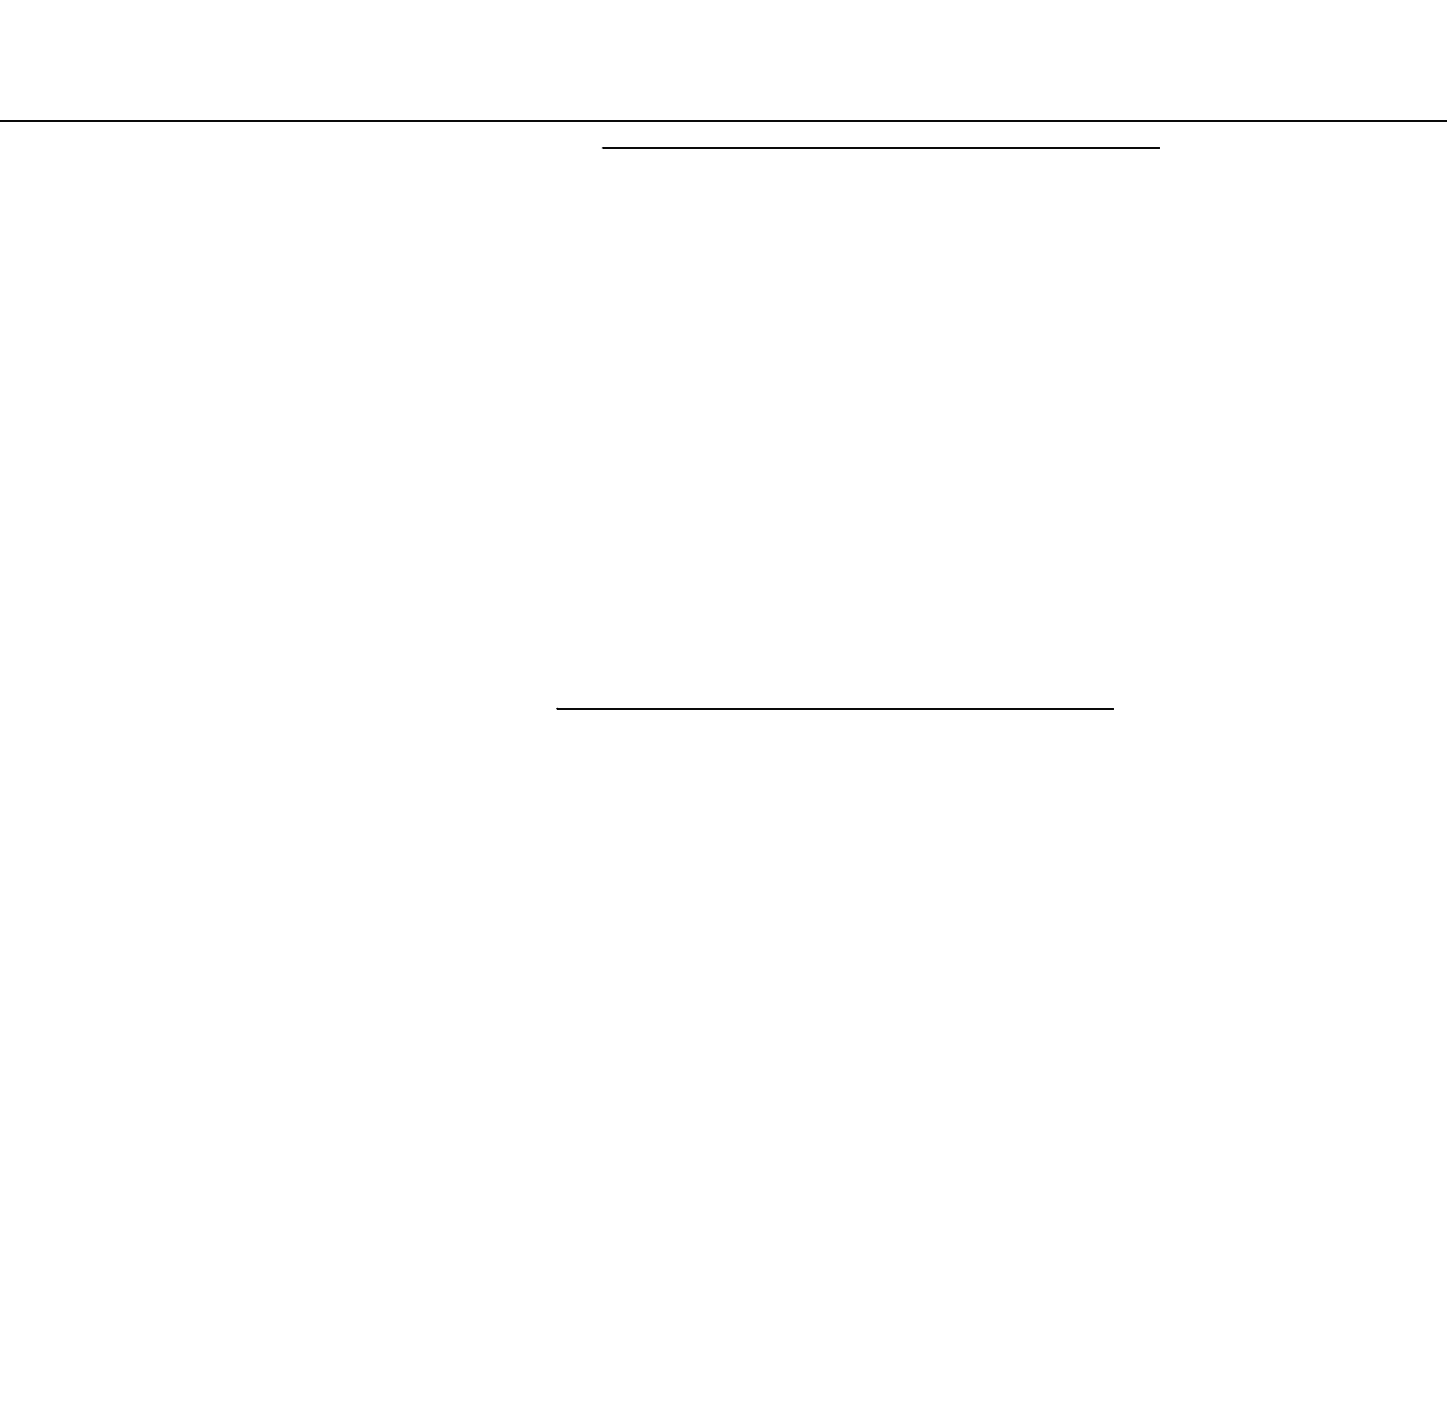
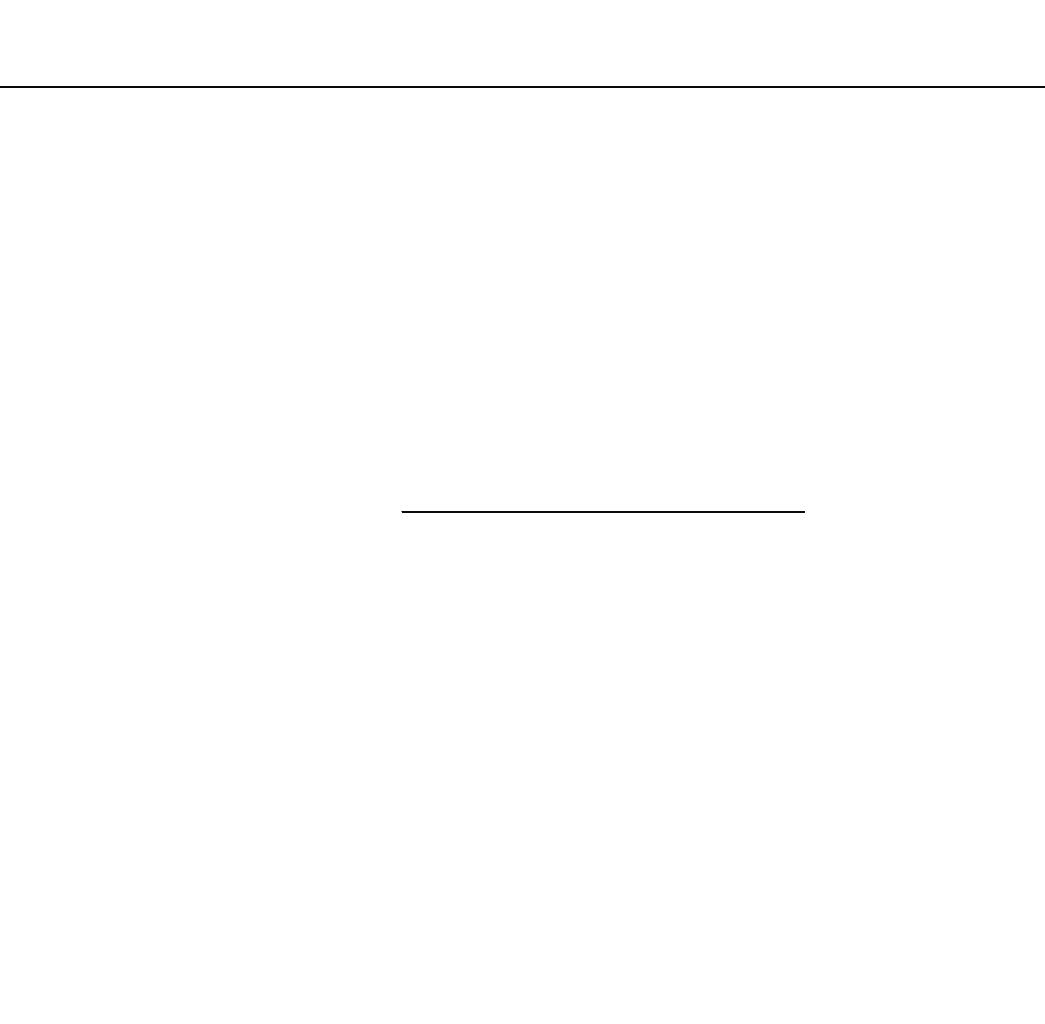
line: (879, 147) -> (635, 106), removed

